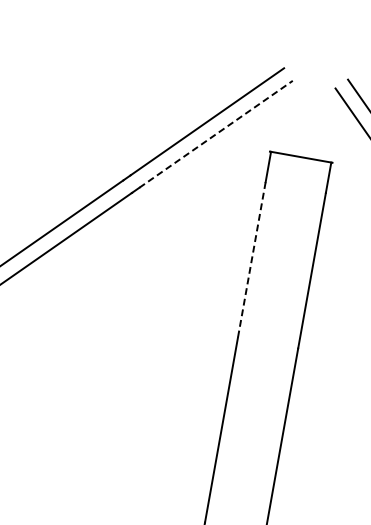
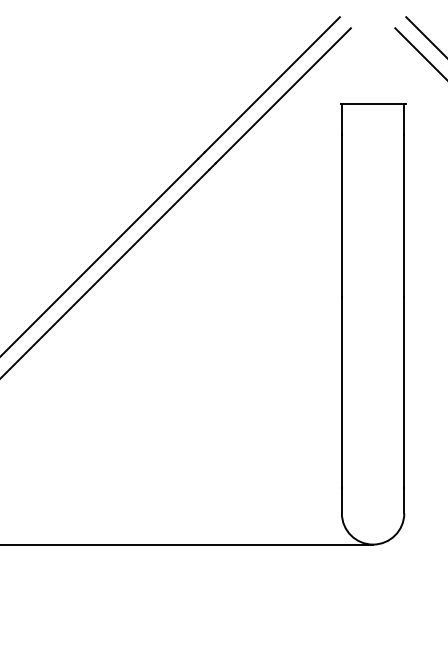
line: (216, 134) -> (283, 95), dashed -> solid
line: (251, 259) -> (341, 215), dashed -> solid

